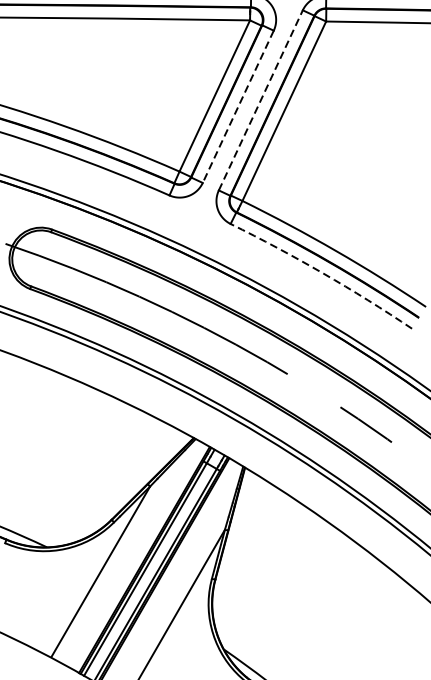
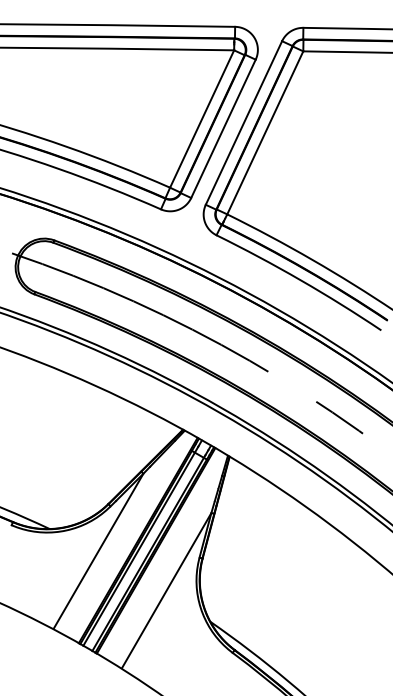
line: (261, 99) -> (244, 122), dashed -> solid
line: (238, 107) -> (223, 129), dashed -> solid
arc: (323, 273) -> (300, 280), dashed -> solid

